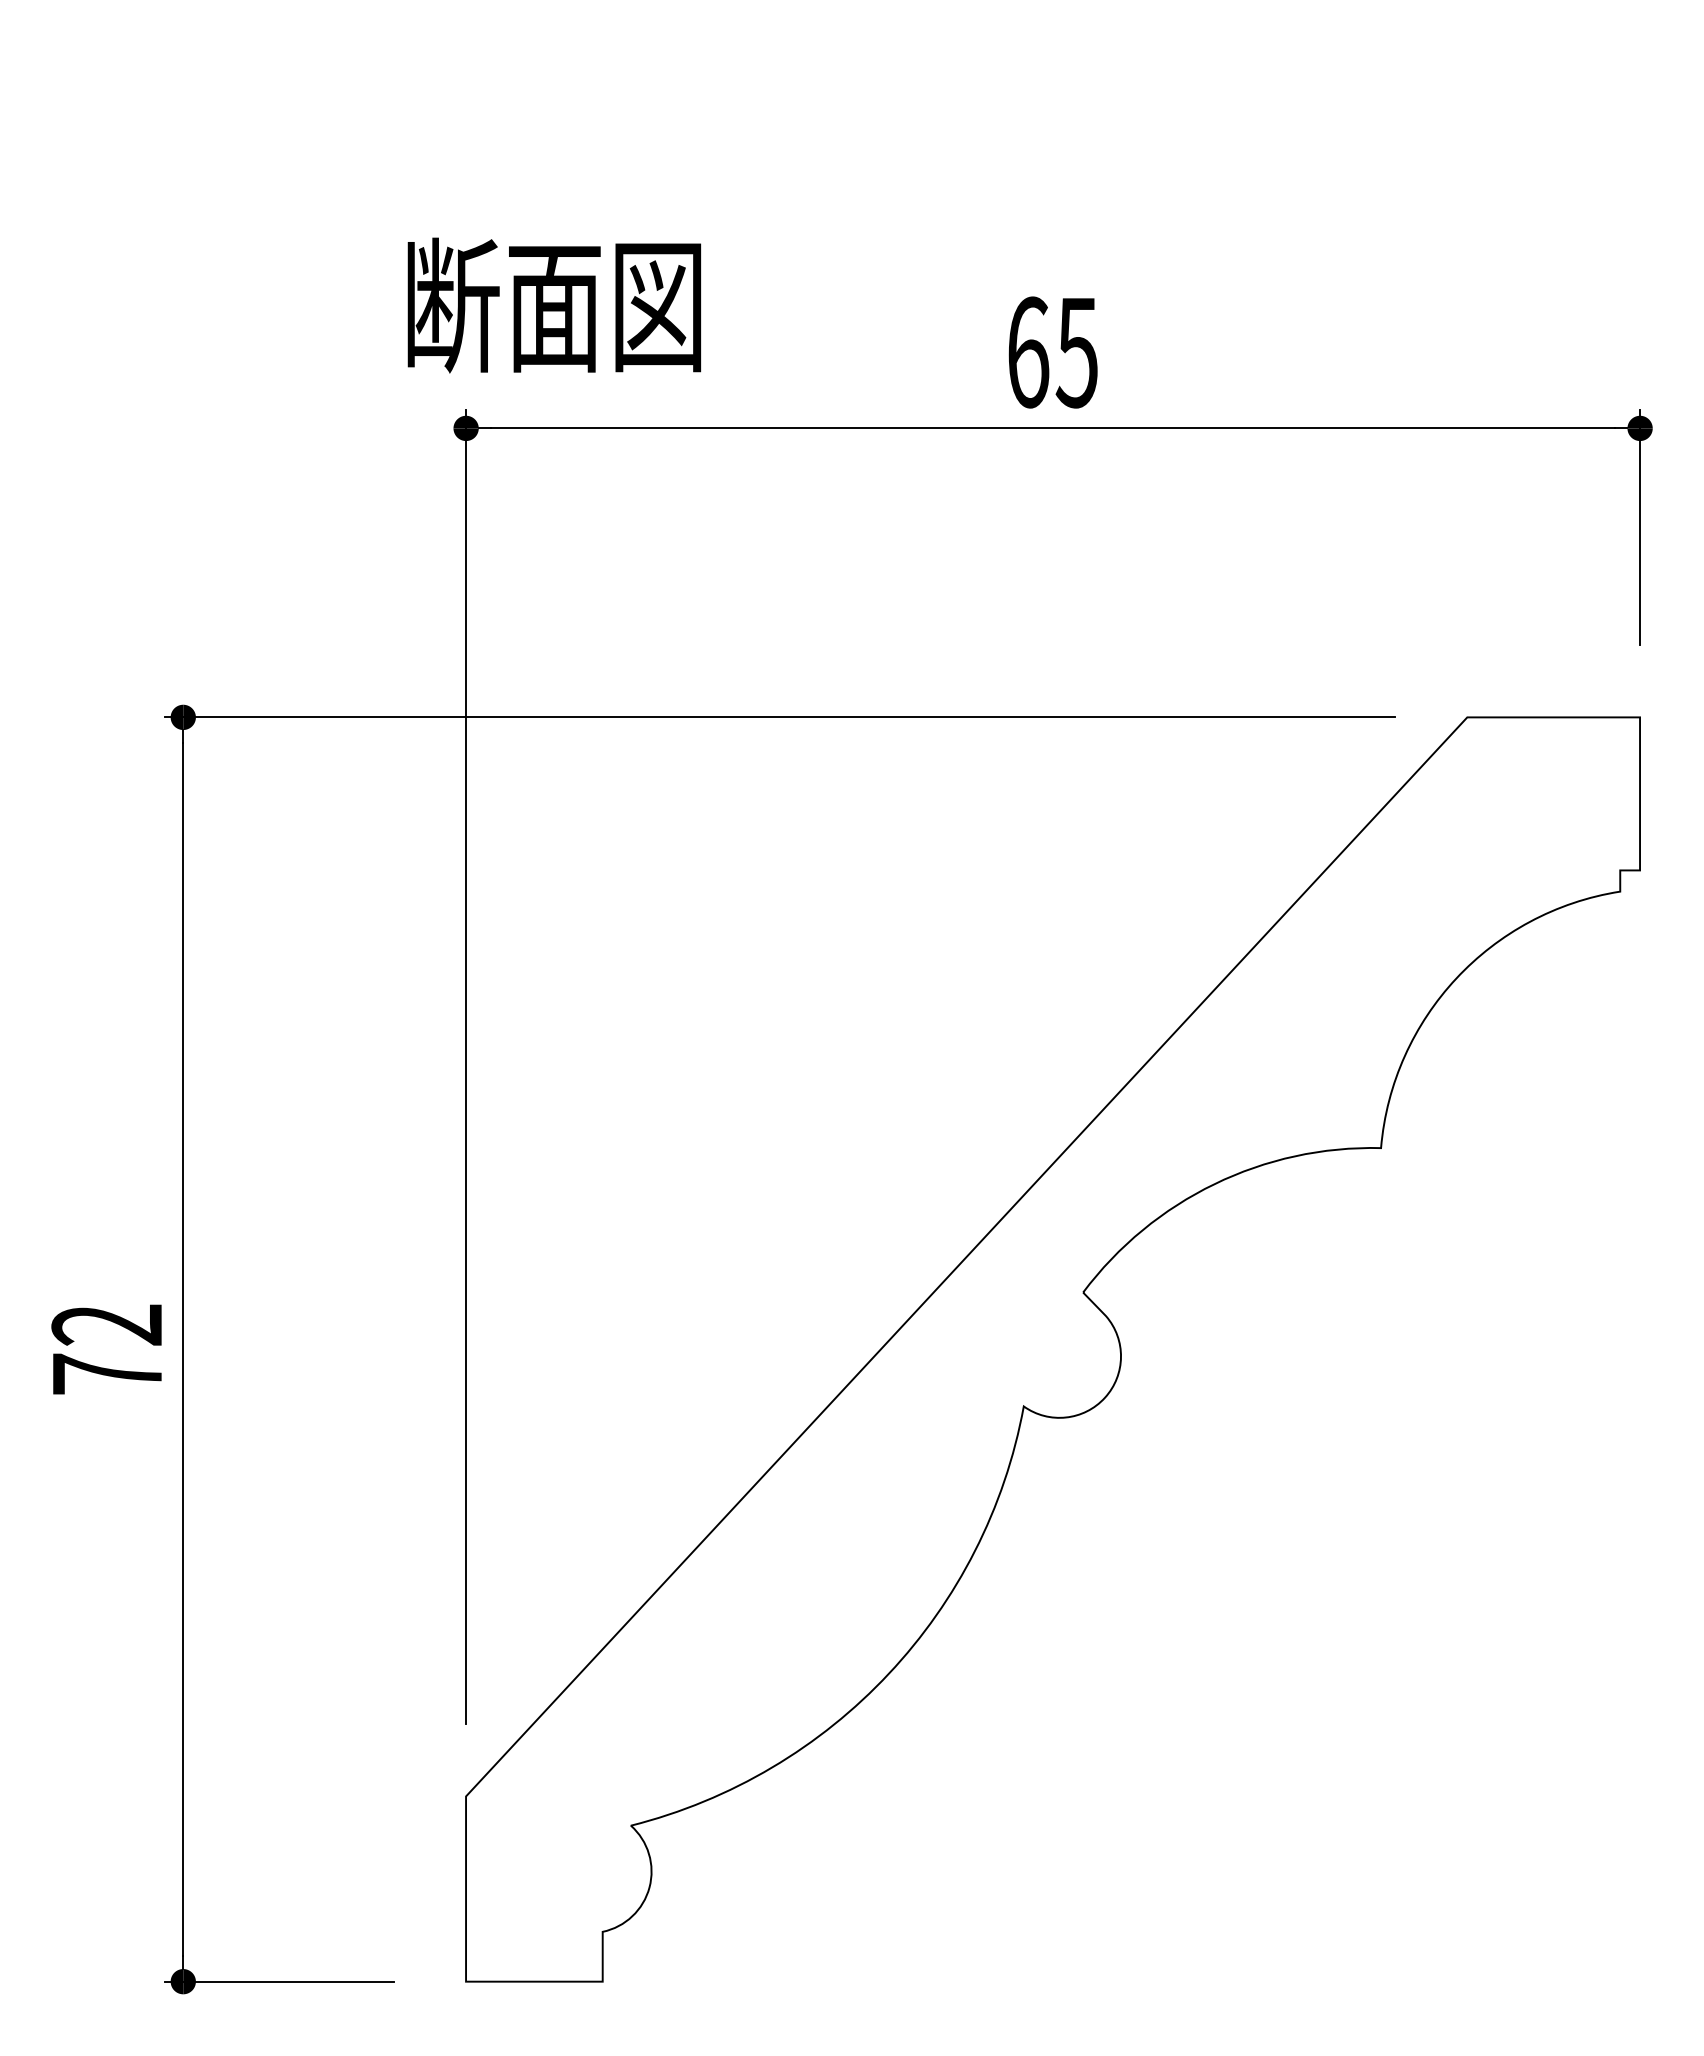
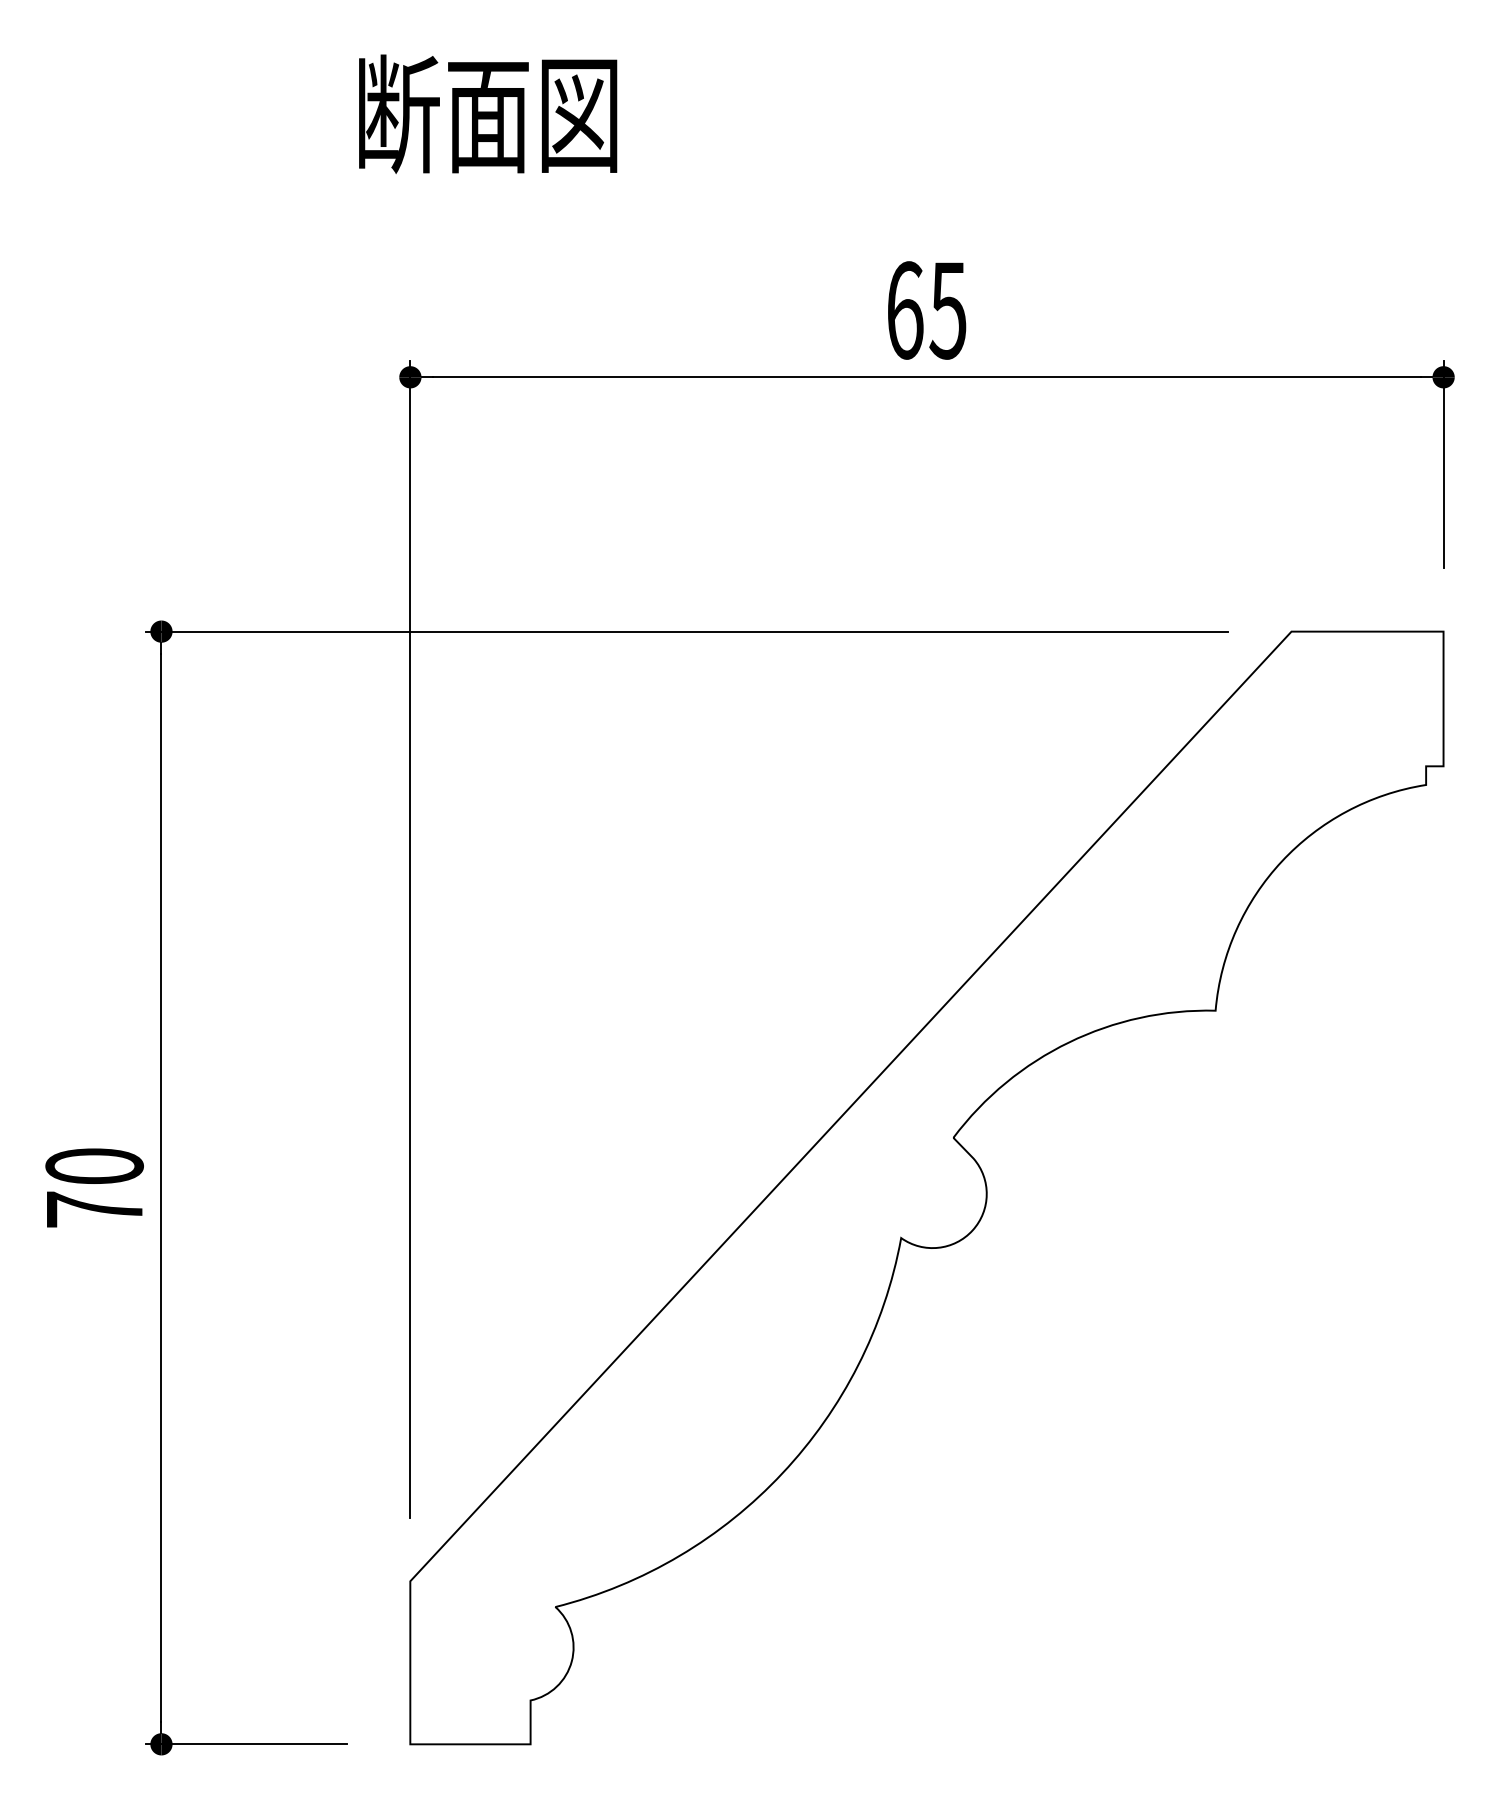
text: (553, 305) -> (487, 114), moved
text: (107, 1324) -> (94, 1165), 72 -> 70

